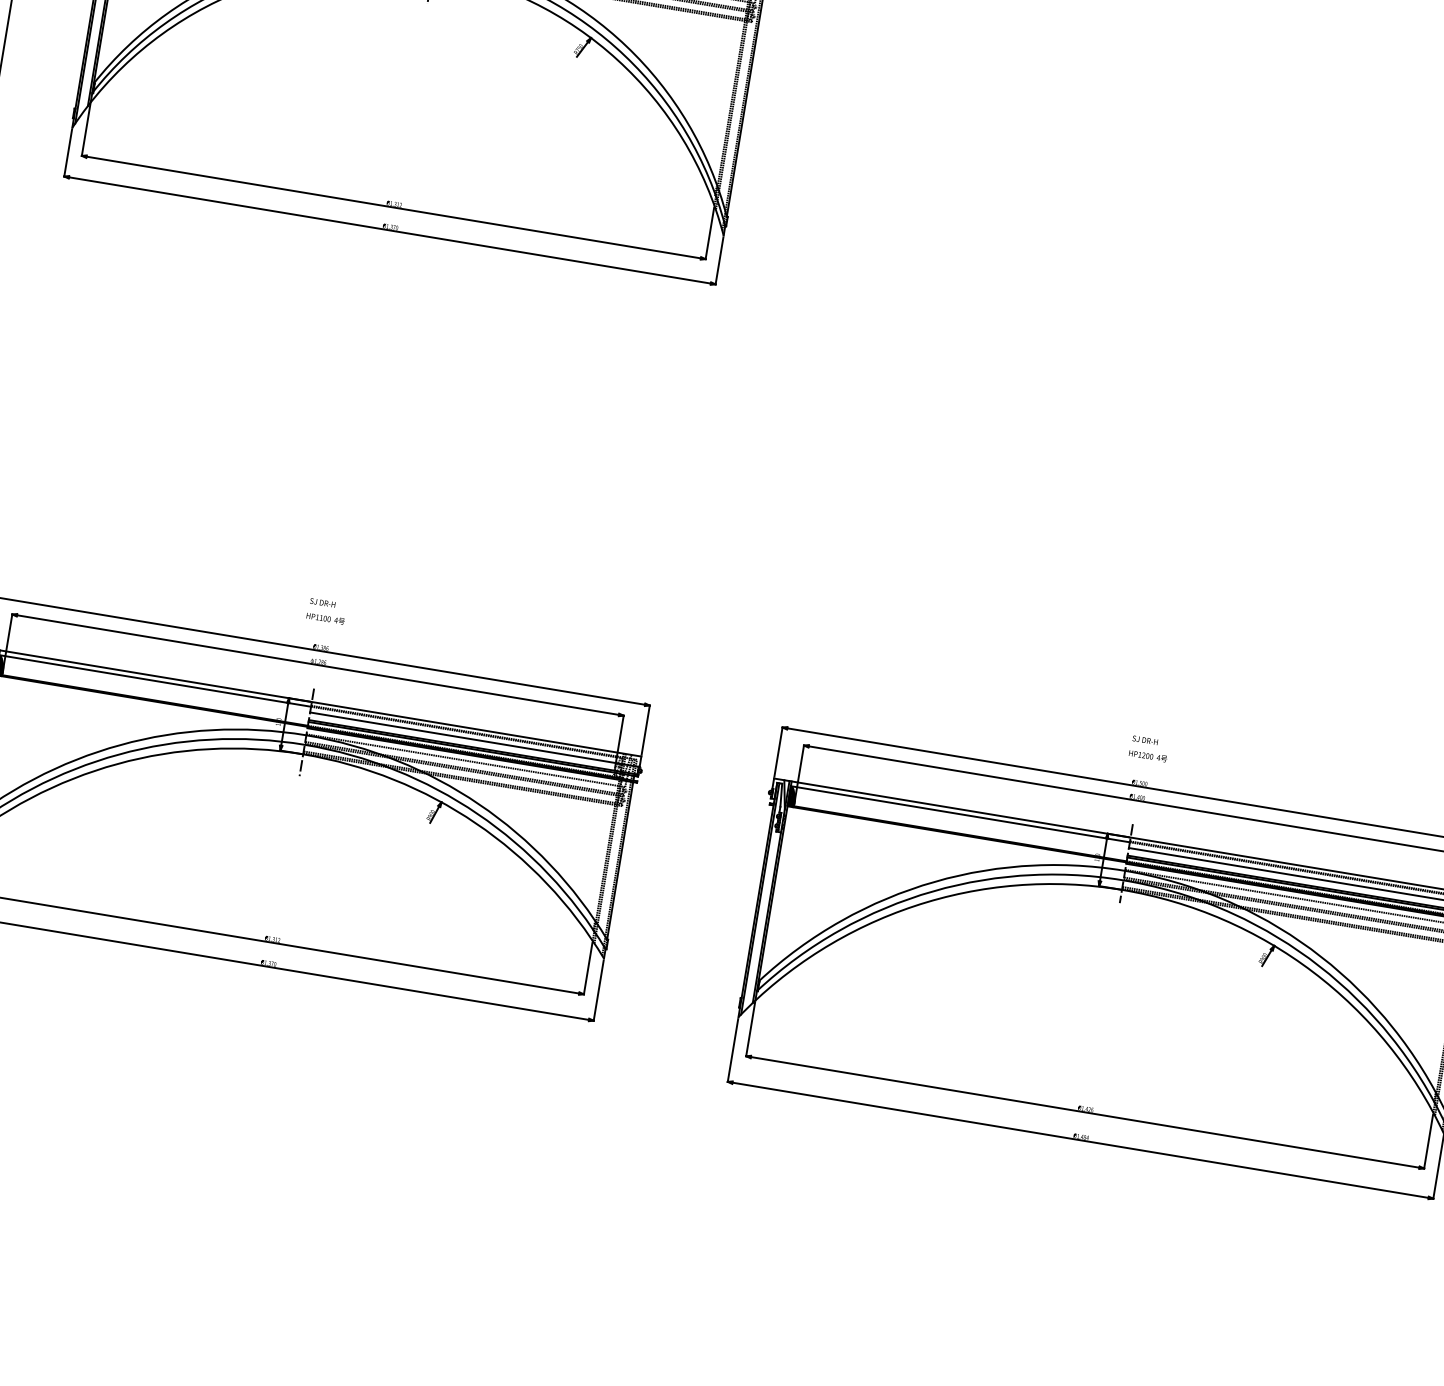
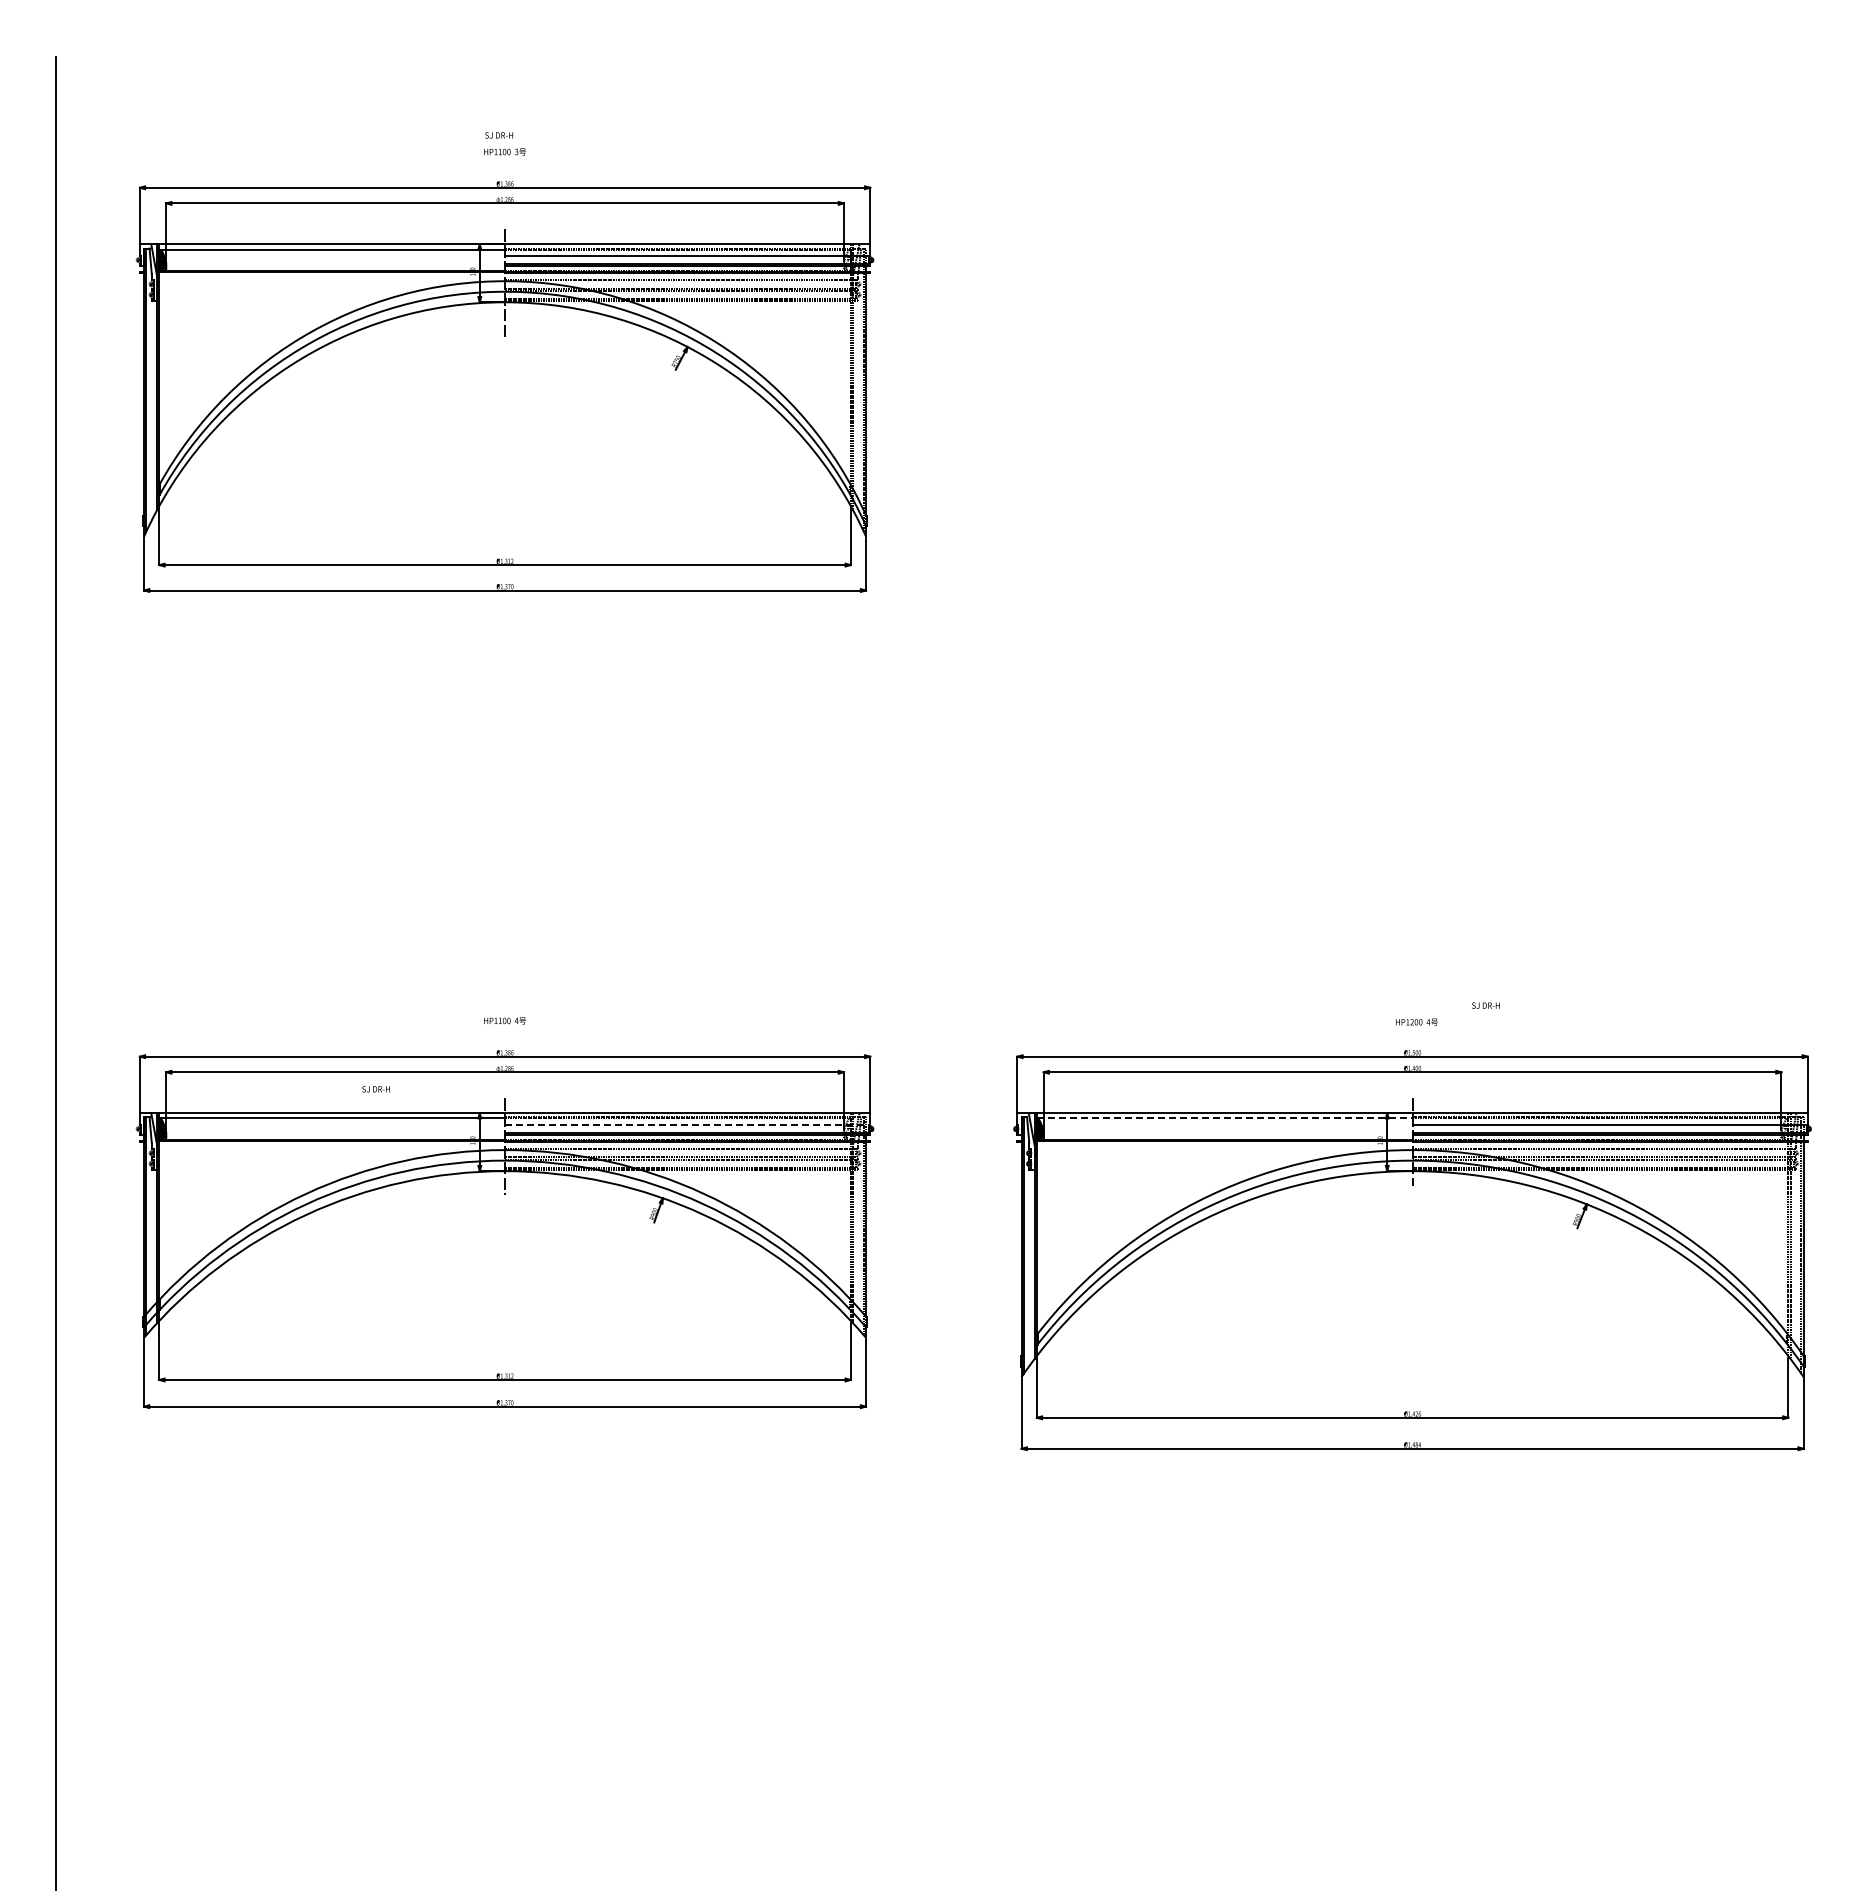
text: (322, 602) -> (375, 1089), moved
line: (474, 739) -> (687, 1124), solid -> dashed
text: (1144, 740) -> (1485, 1005), moved
line: (960, 814) -> (1224, 1118), solid -> dashed

